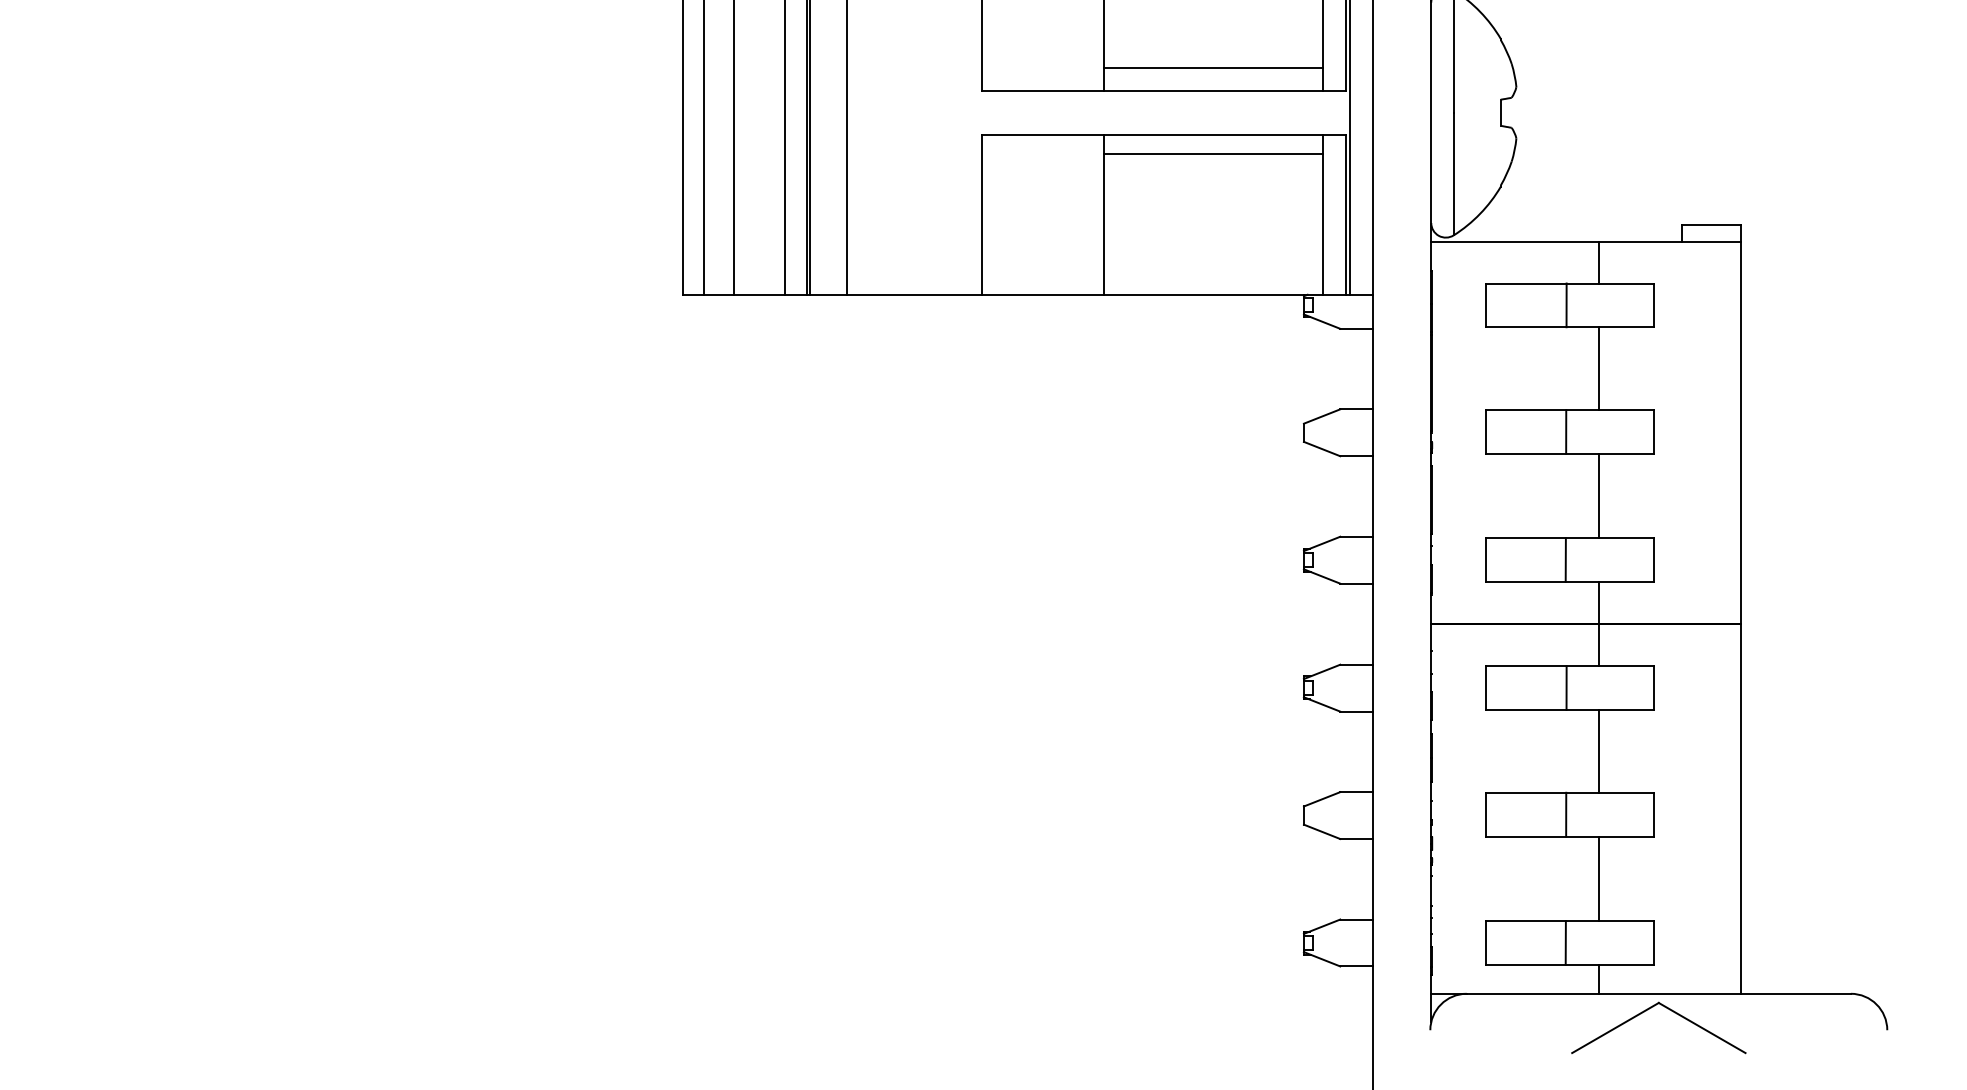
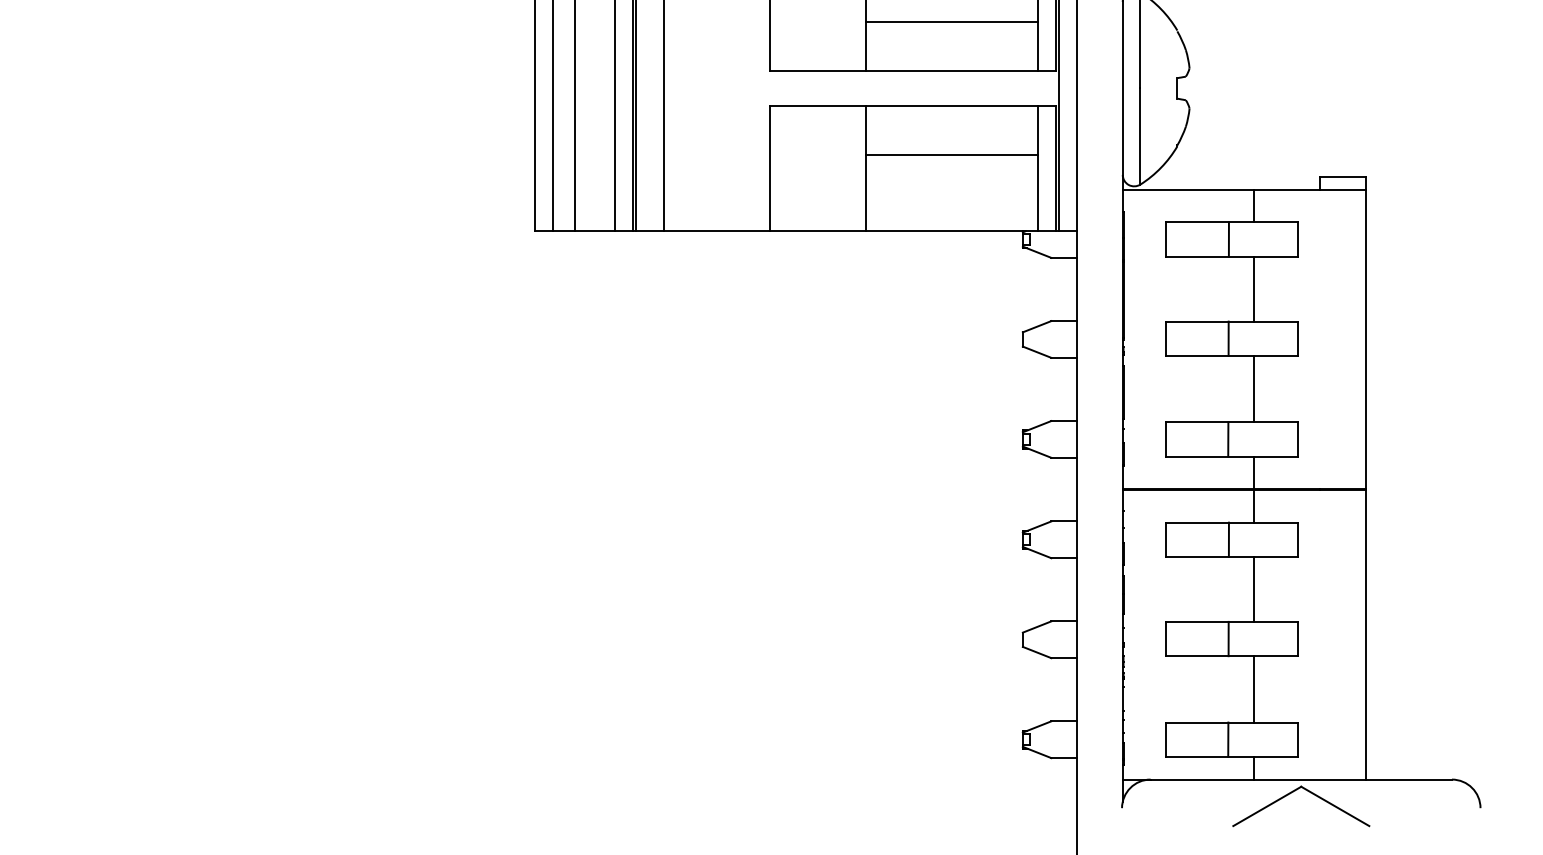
line: (1212, 68) -> (951, 22), moved
line: (1212, 153) -> (951, 154), moved

